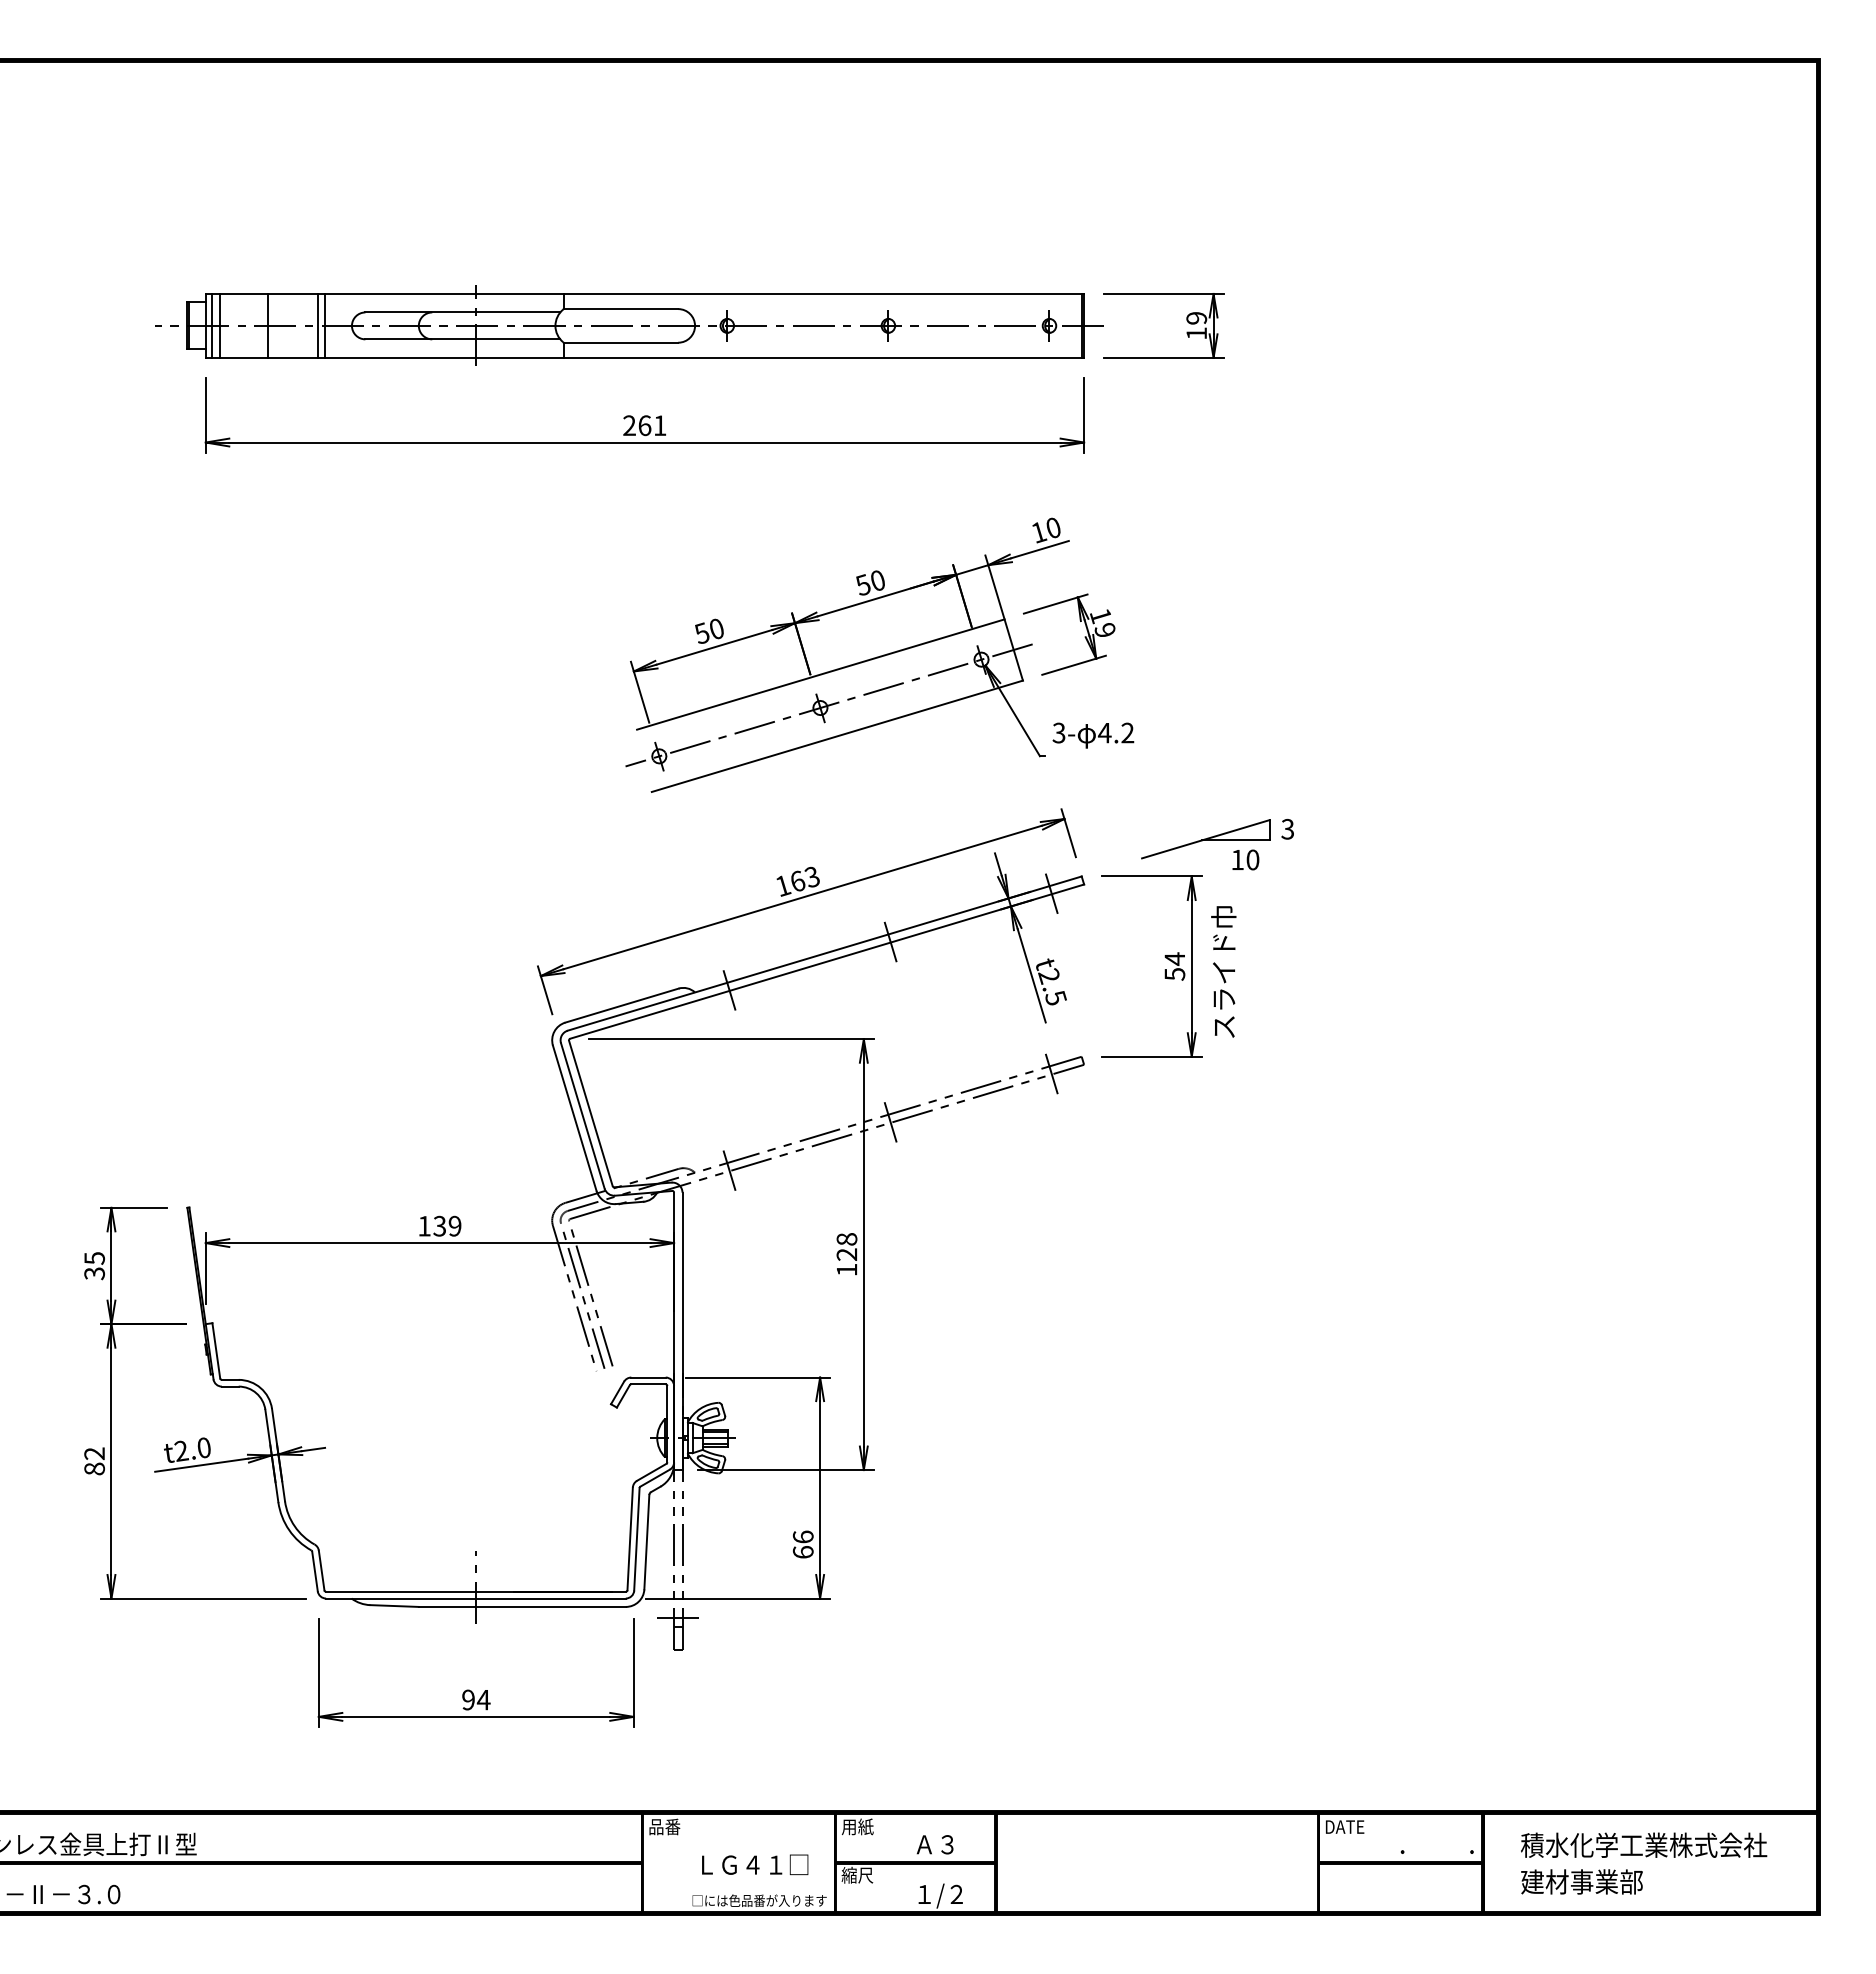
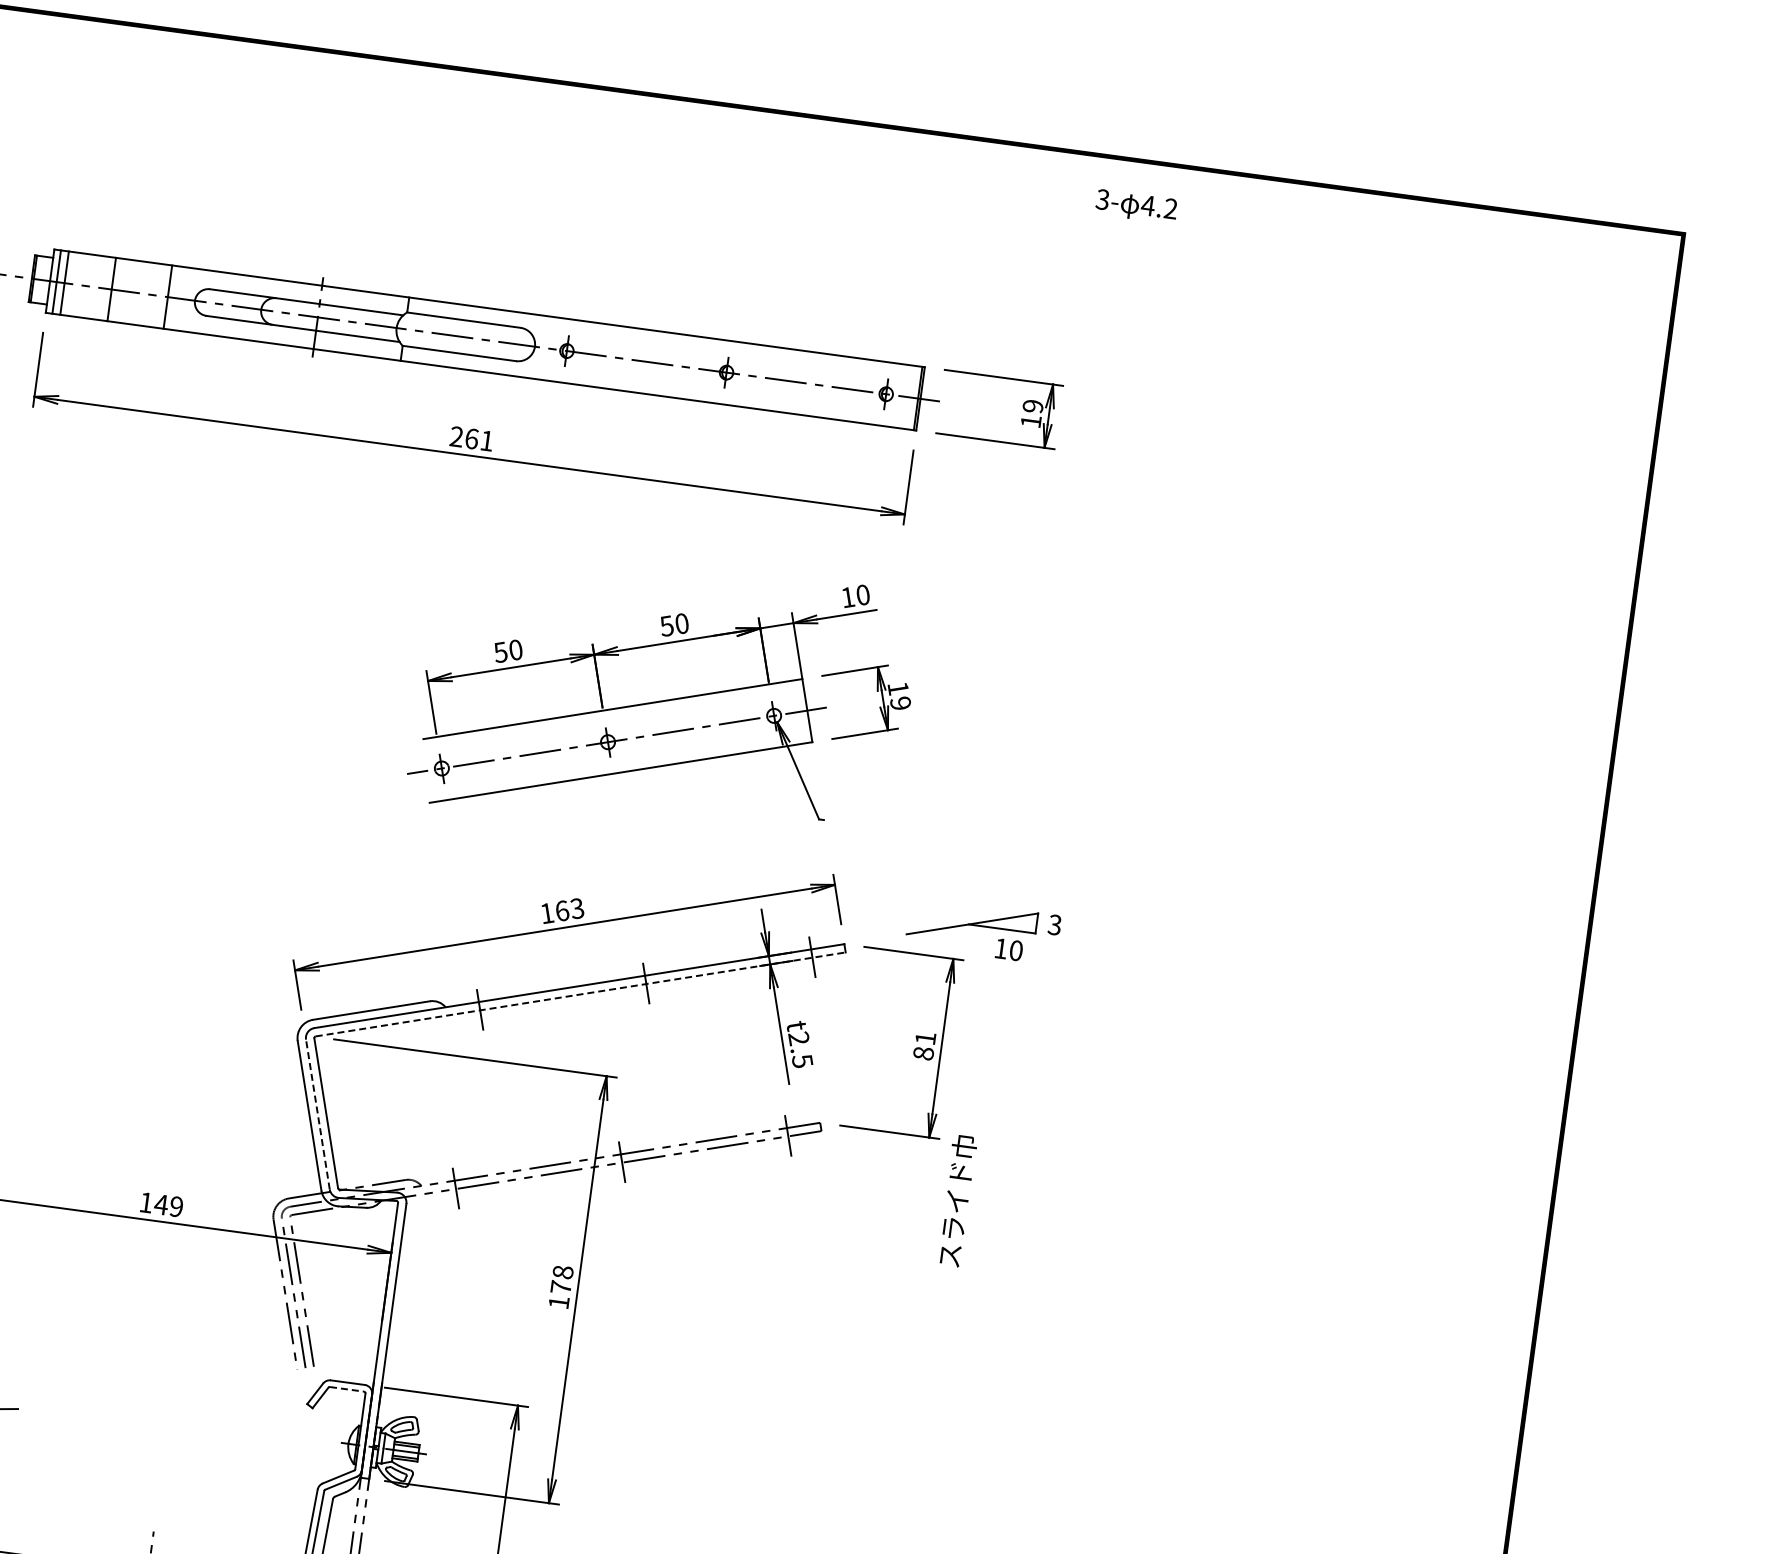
line: (318, 325) -> (161, 295), removed
text: (1093, 735) -> (1136, 206), moved
line: (827, 961) -> (581, 994), solid -> dashed
text: (1174, 966) -> (924, 1045), 54 -> 81
text: (1223, 971) -> (956, 1200), moved
line: (582, 1115) -> (317, 1114), solid -> dashed
text: (439, 1225) -> (161, 1203), 139 -> 149
text: (846, 1254) -> (560, 1287), 128 -> 178
line: (649, 1384) -> (347, 1389), solid -> dashed

